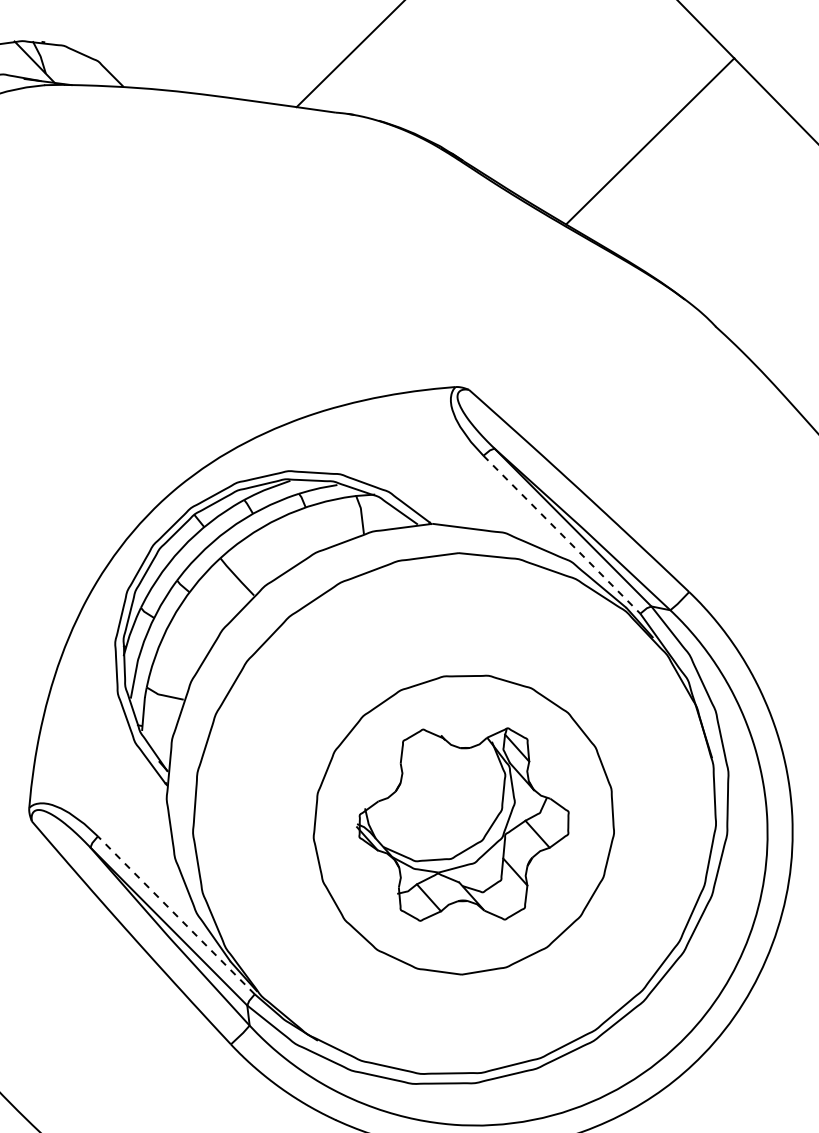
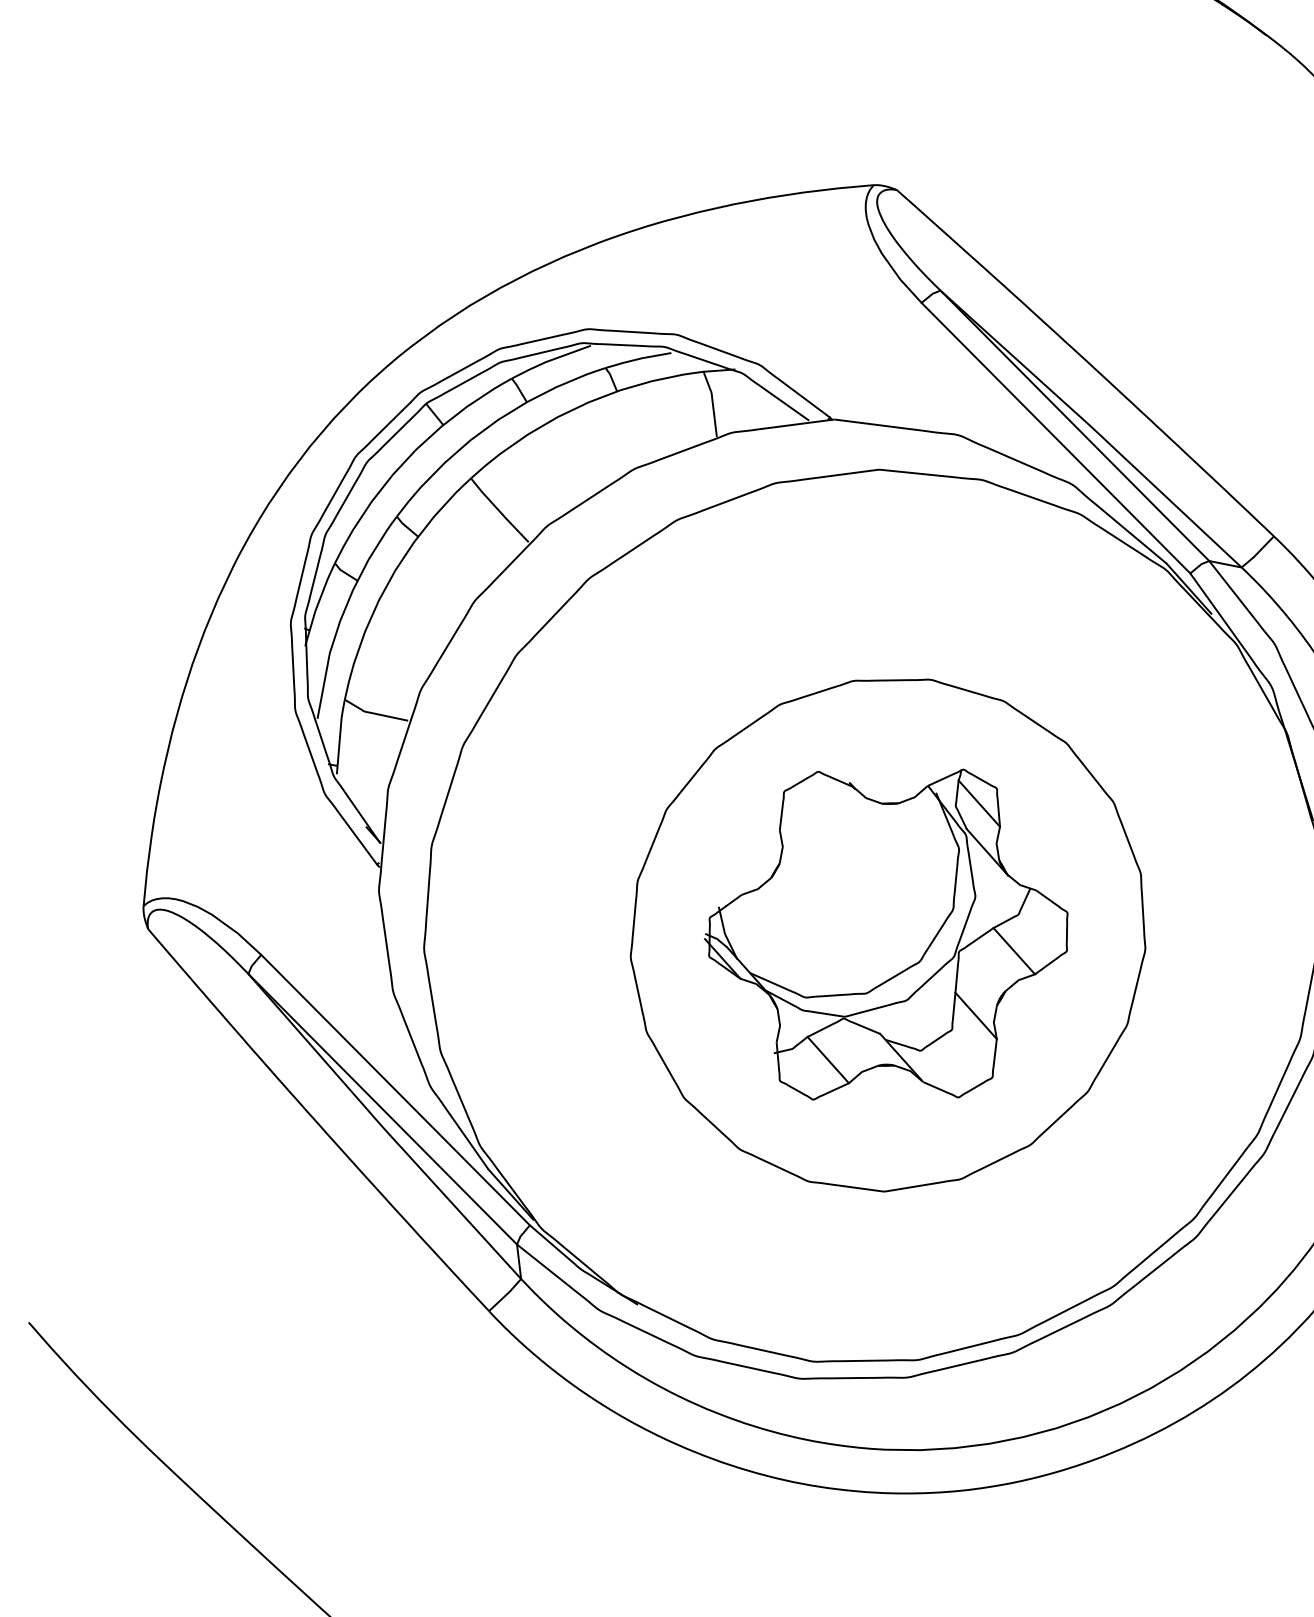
line: (562, 535) -> (1056, 439), dashed -> solid
line: (176, 915) -> (395, 1090), dashed -> solid

